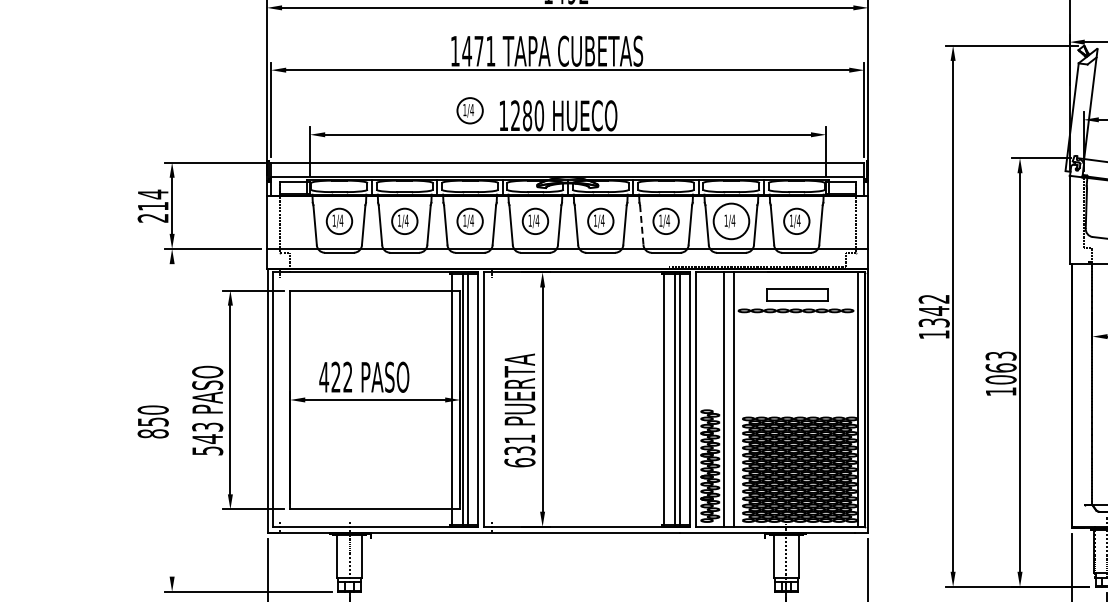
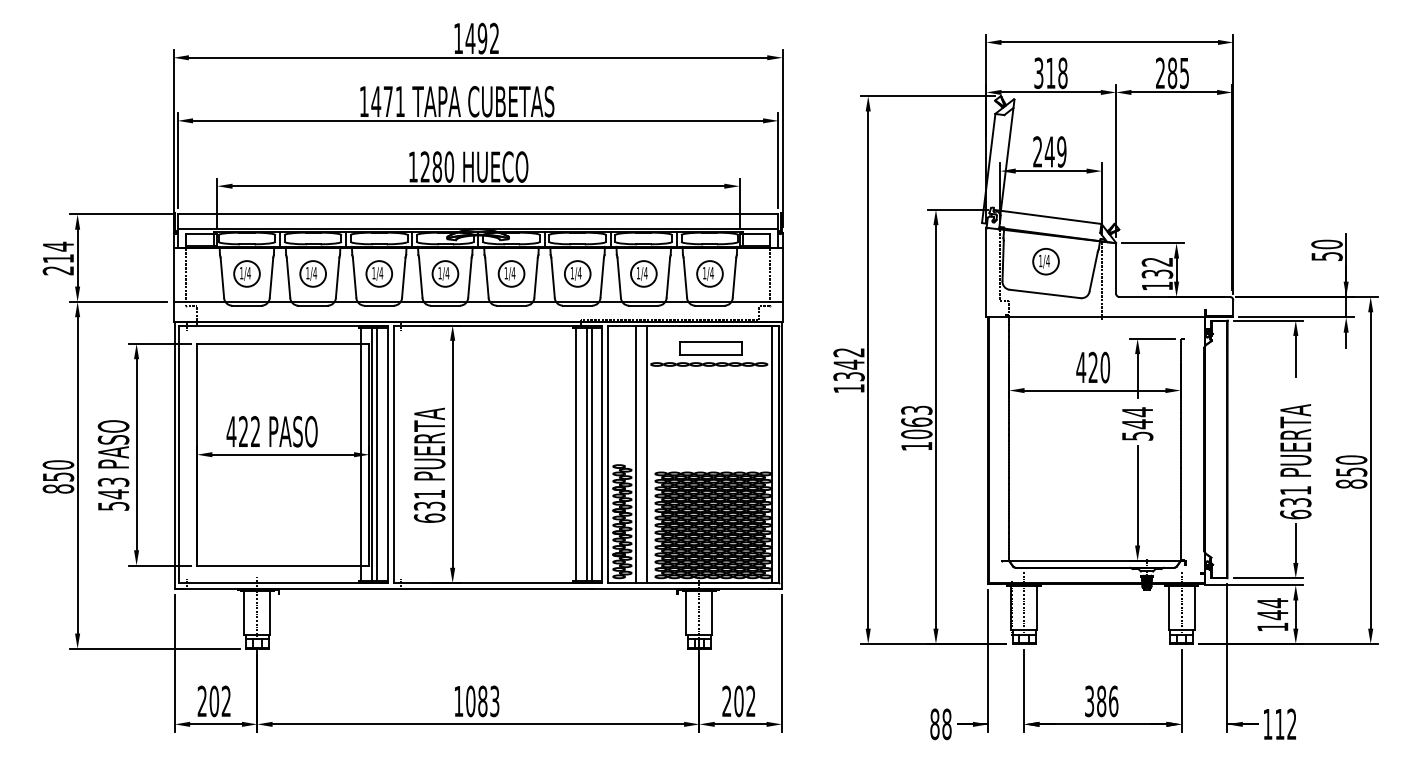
part: (469, 110) -> (378, 161), removed
circle: (731, 220) -> (643, 273), size x0.71
line: (642, 225) -> (553, 278), dashed -> solid
line: (172, 420) -> (77, 475), added

